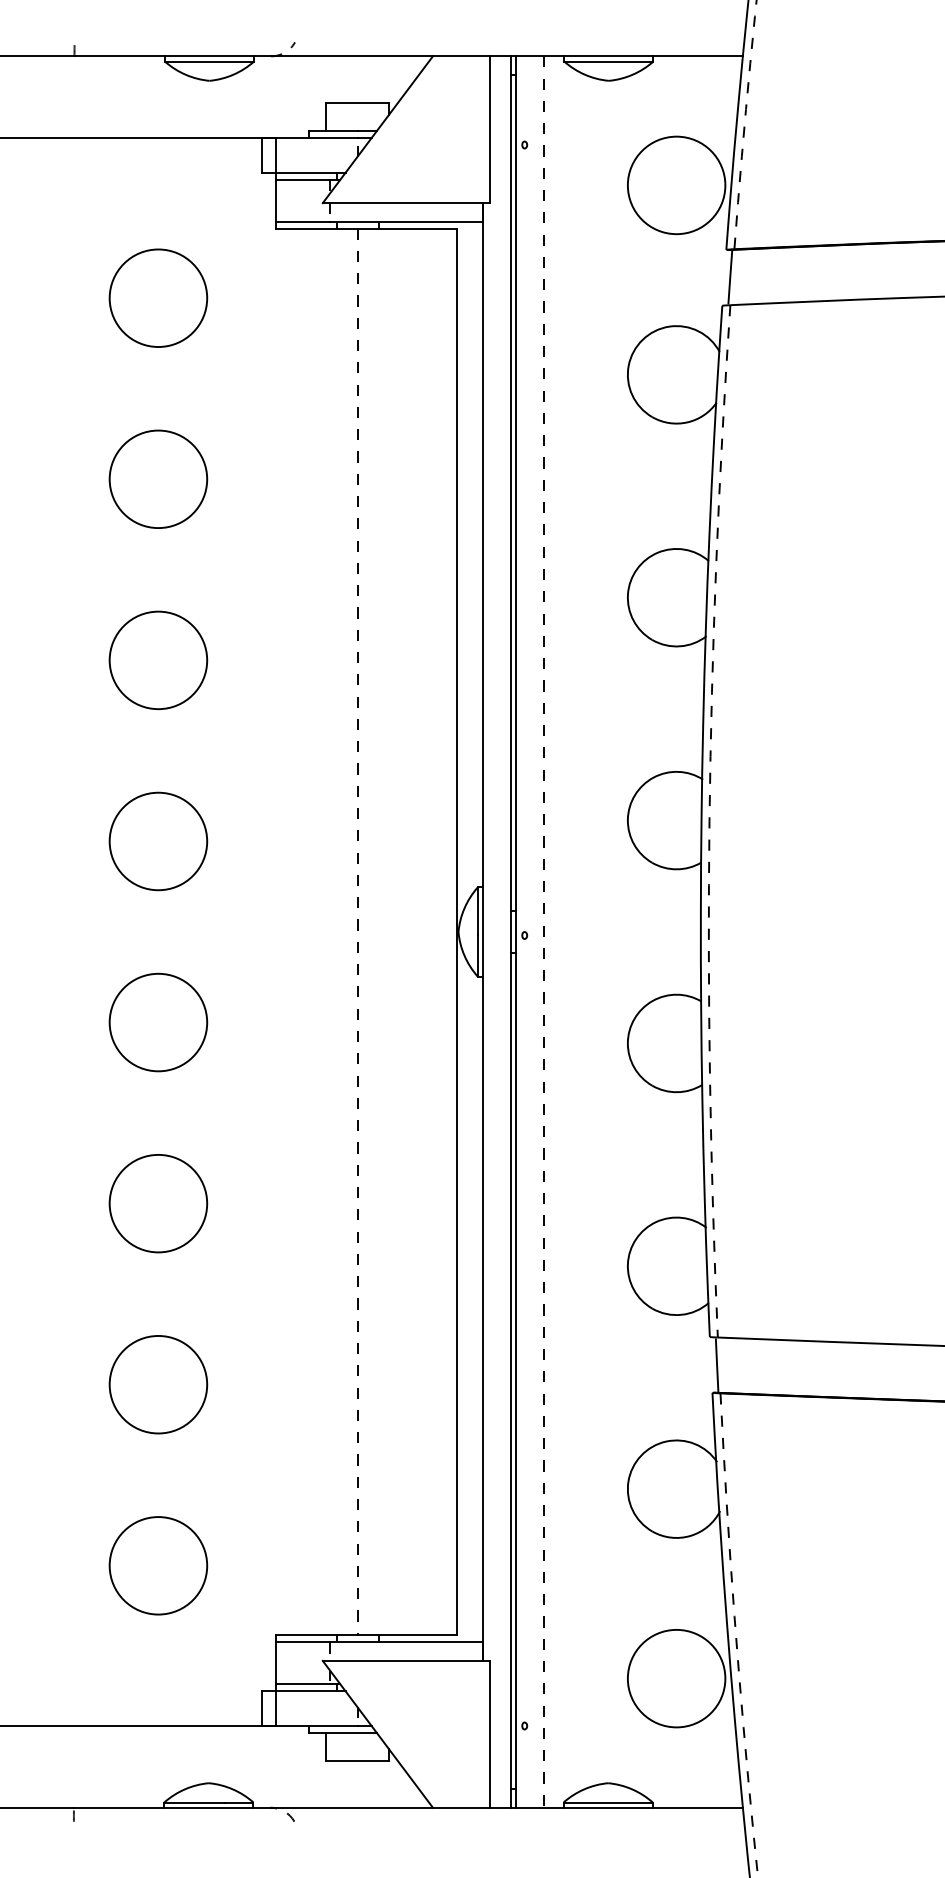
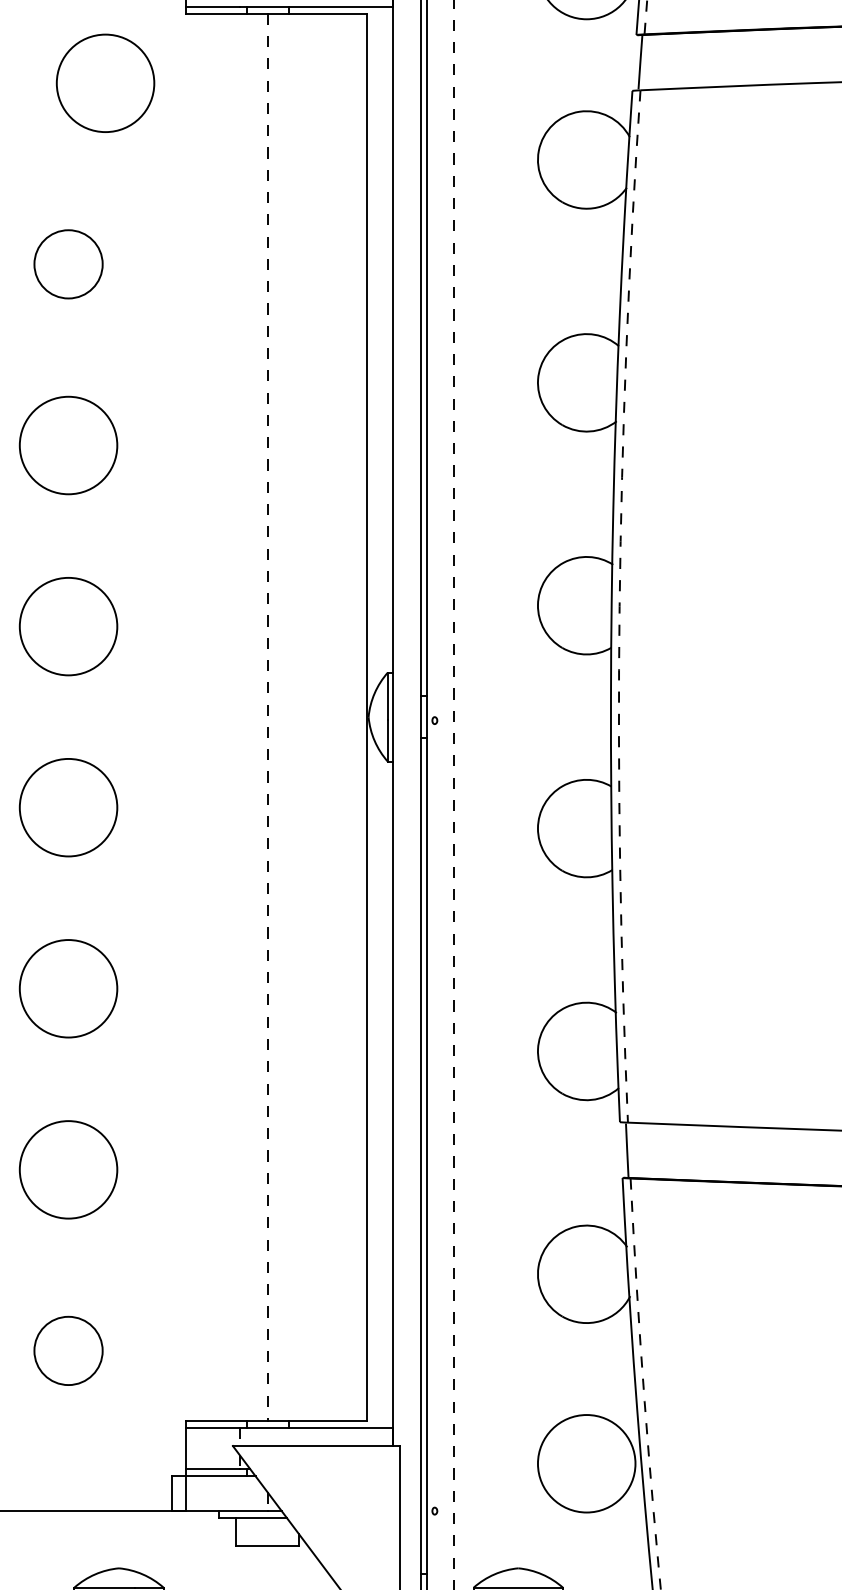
circle: (158, 297) -> (105, 82), moved
circle: (158, 478) -> (68, 263), size x0.7
circle: (158, 1565) -> (68, 1350), size x0.7

